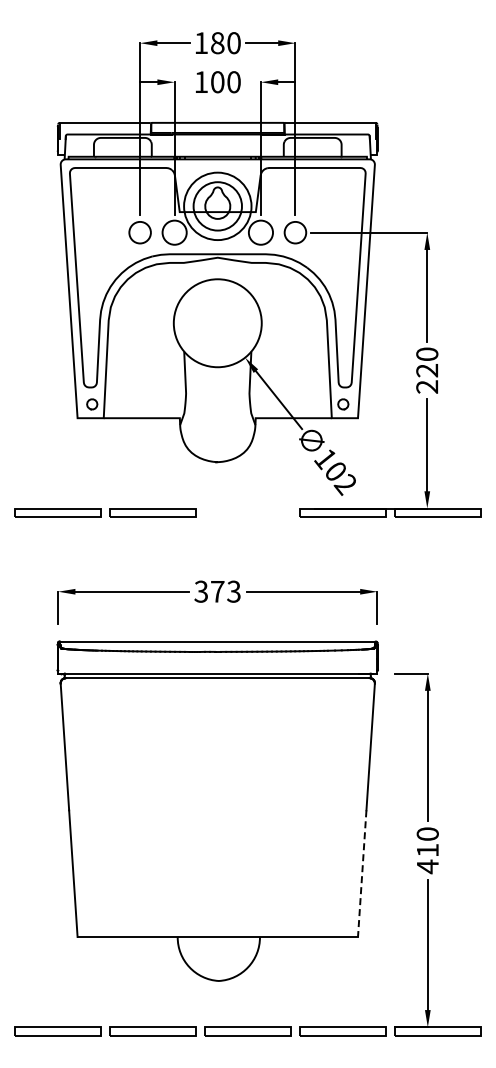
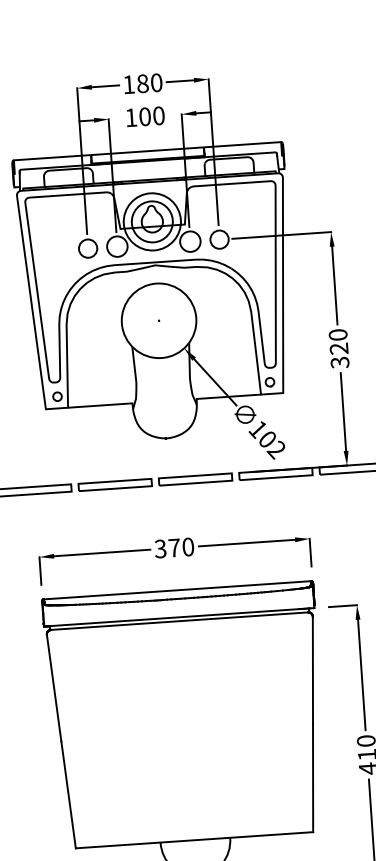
text: (427, 386) -> (340, 362), 220 -> 320
part: (247, 512) -> (195, 479), added
text: (233, 591) -> (187, 546), 373 -> 370
line: (362, 874) -> (313, 778), dashed -> solid

